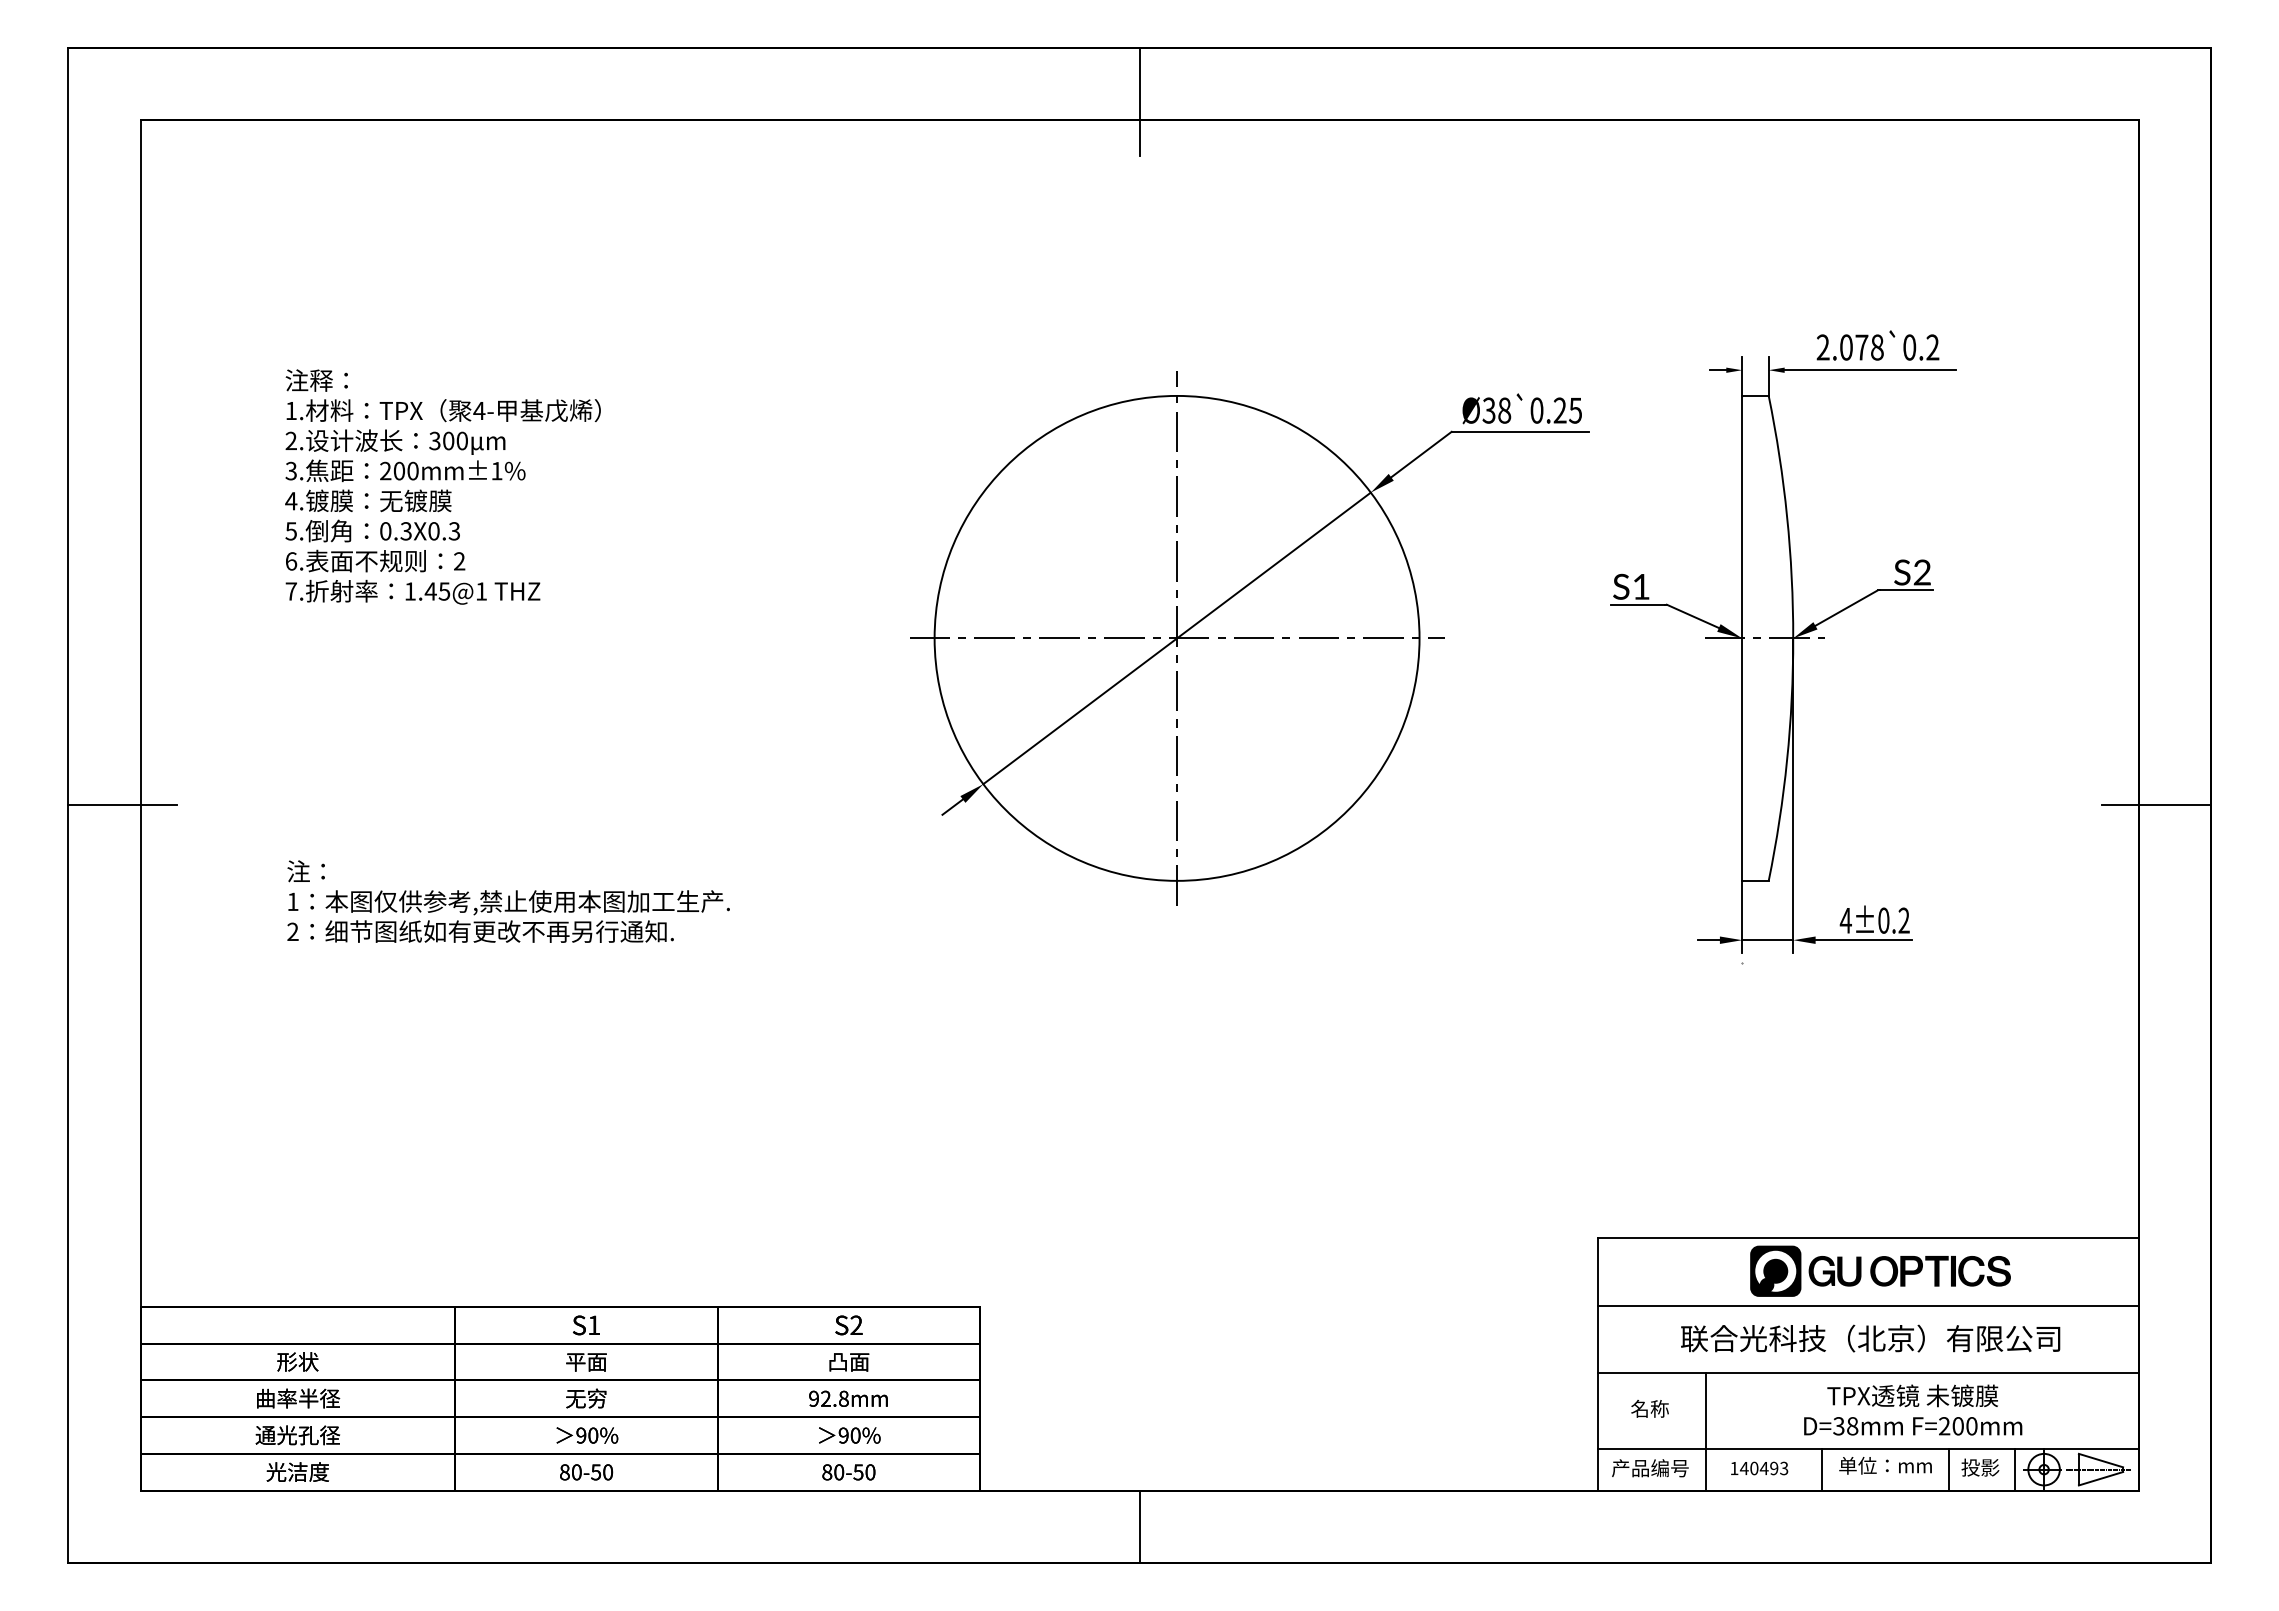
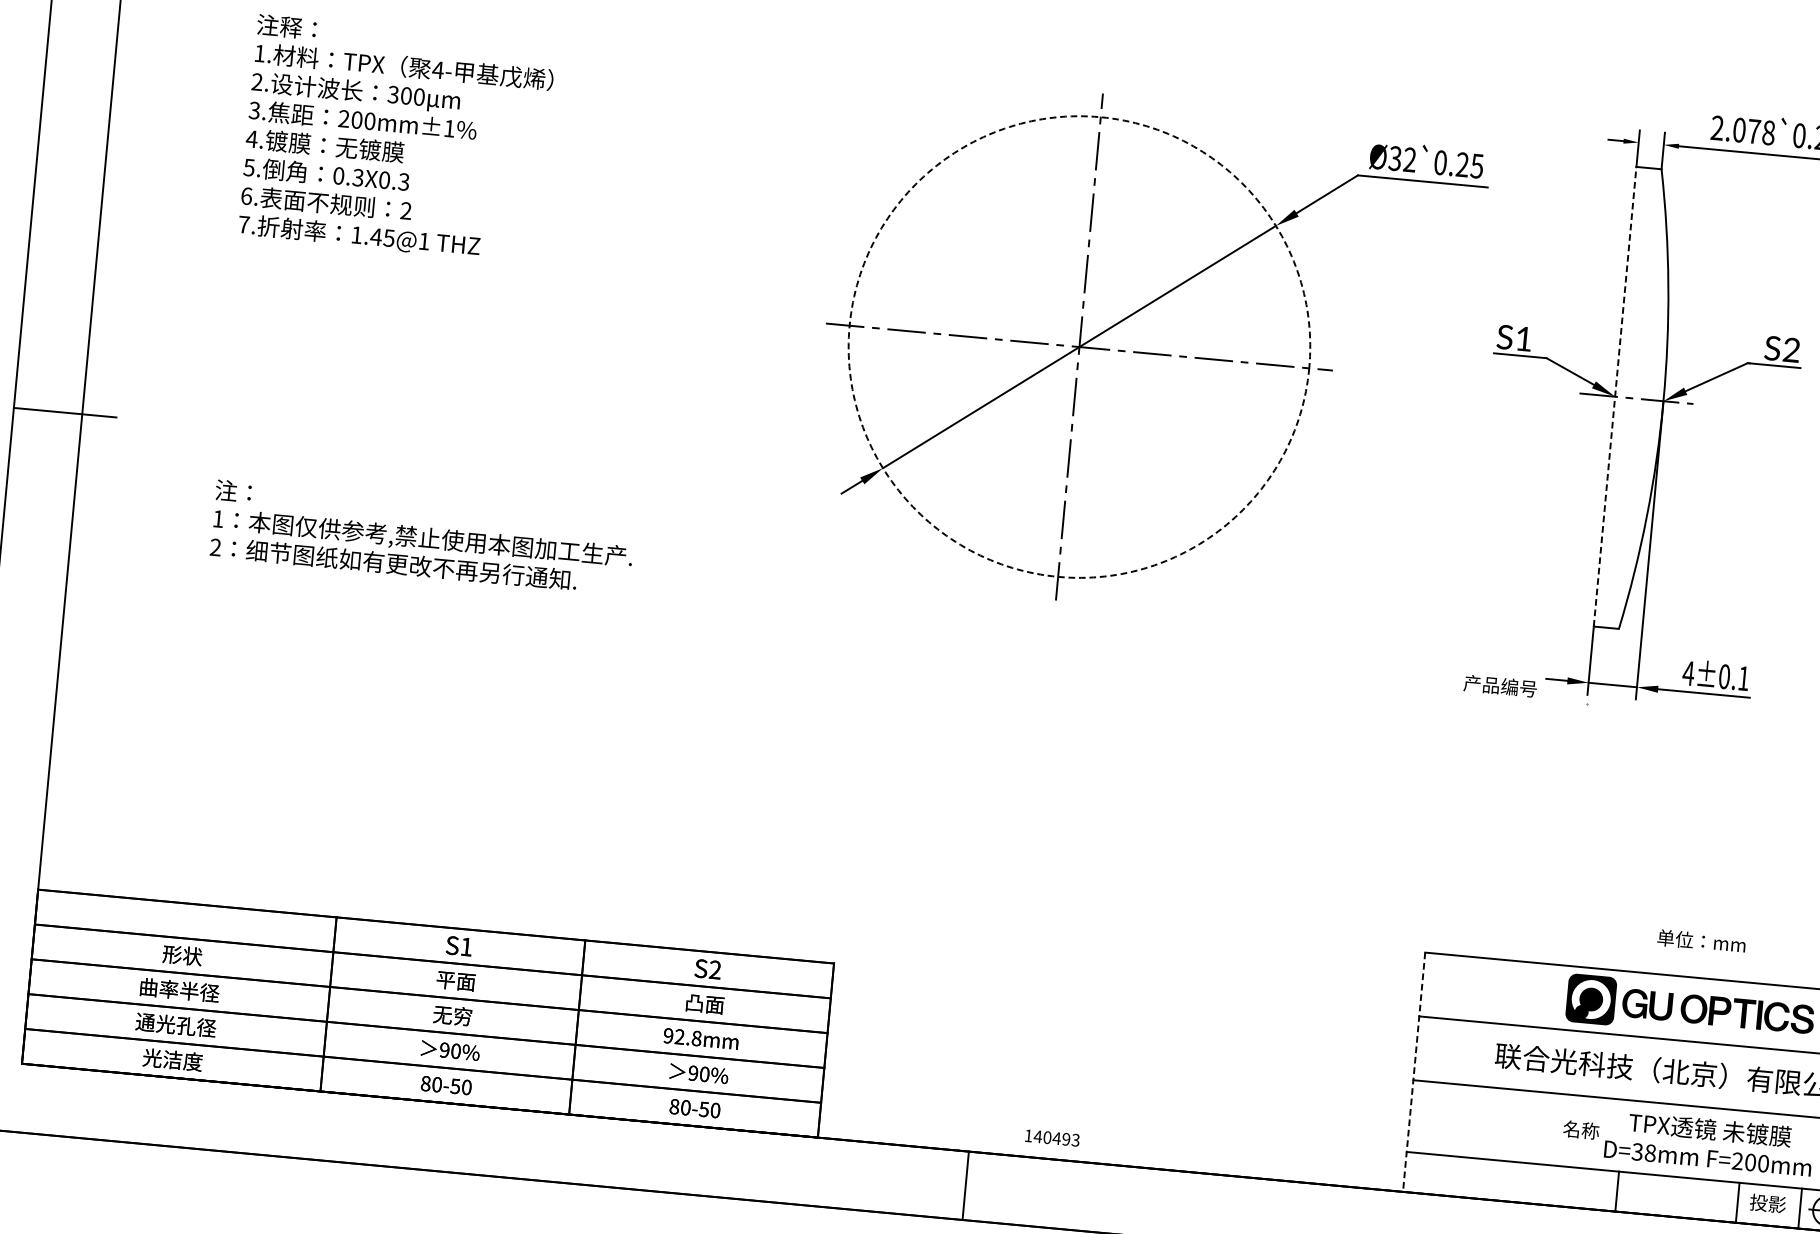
text: (1504, 410) -> (1409, 159), Ø38 -> Ø32
circle: (1176, 637) -> (1078, 346), solid -> dashed
line: (1742, 637) -> (1615, 395), solid -> dashed
text: (1903, 920) -> (1743, 678), 4±0.2 -> 4±0.1
line: (1597, 1365) -> (1414, 1073), solid -> dashed
text: (1649, 1408) -> (1580, 1129), moved
line: (1706, 1431) -> (1511, 1145), removed
text: (1885, 1465) -> (1701, 941), moved
text: (1650, 1468) -> (1500, 686), moved
text: (1759, 1468) -> (1052, 1138), moved

